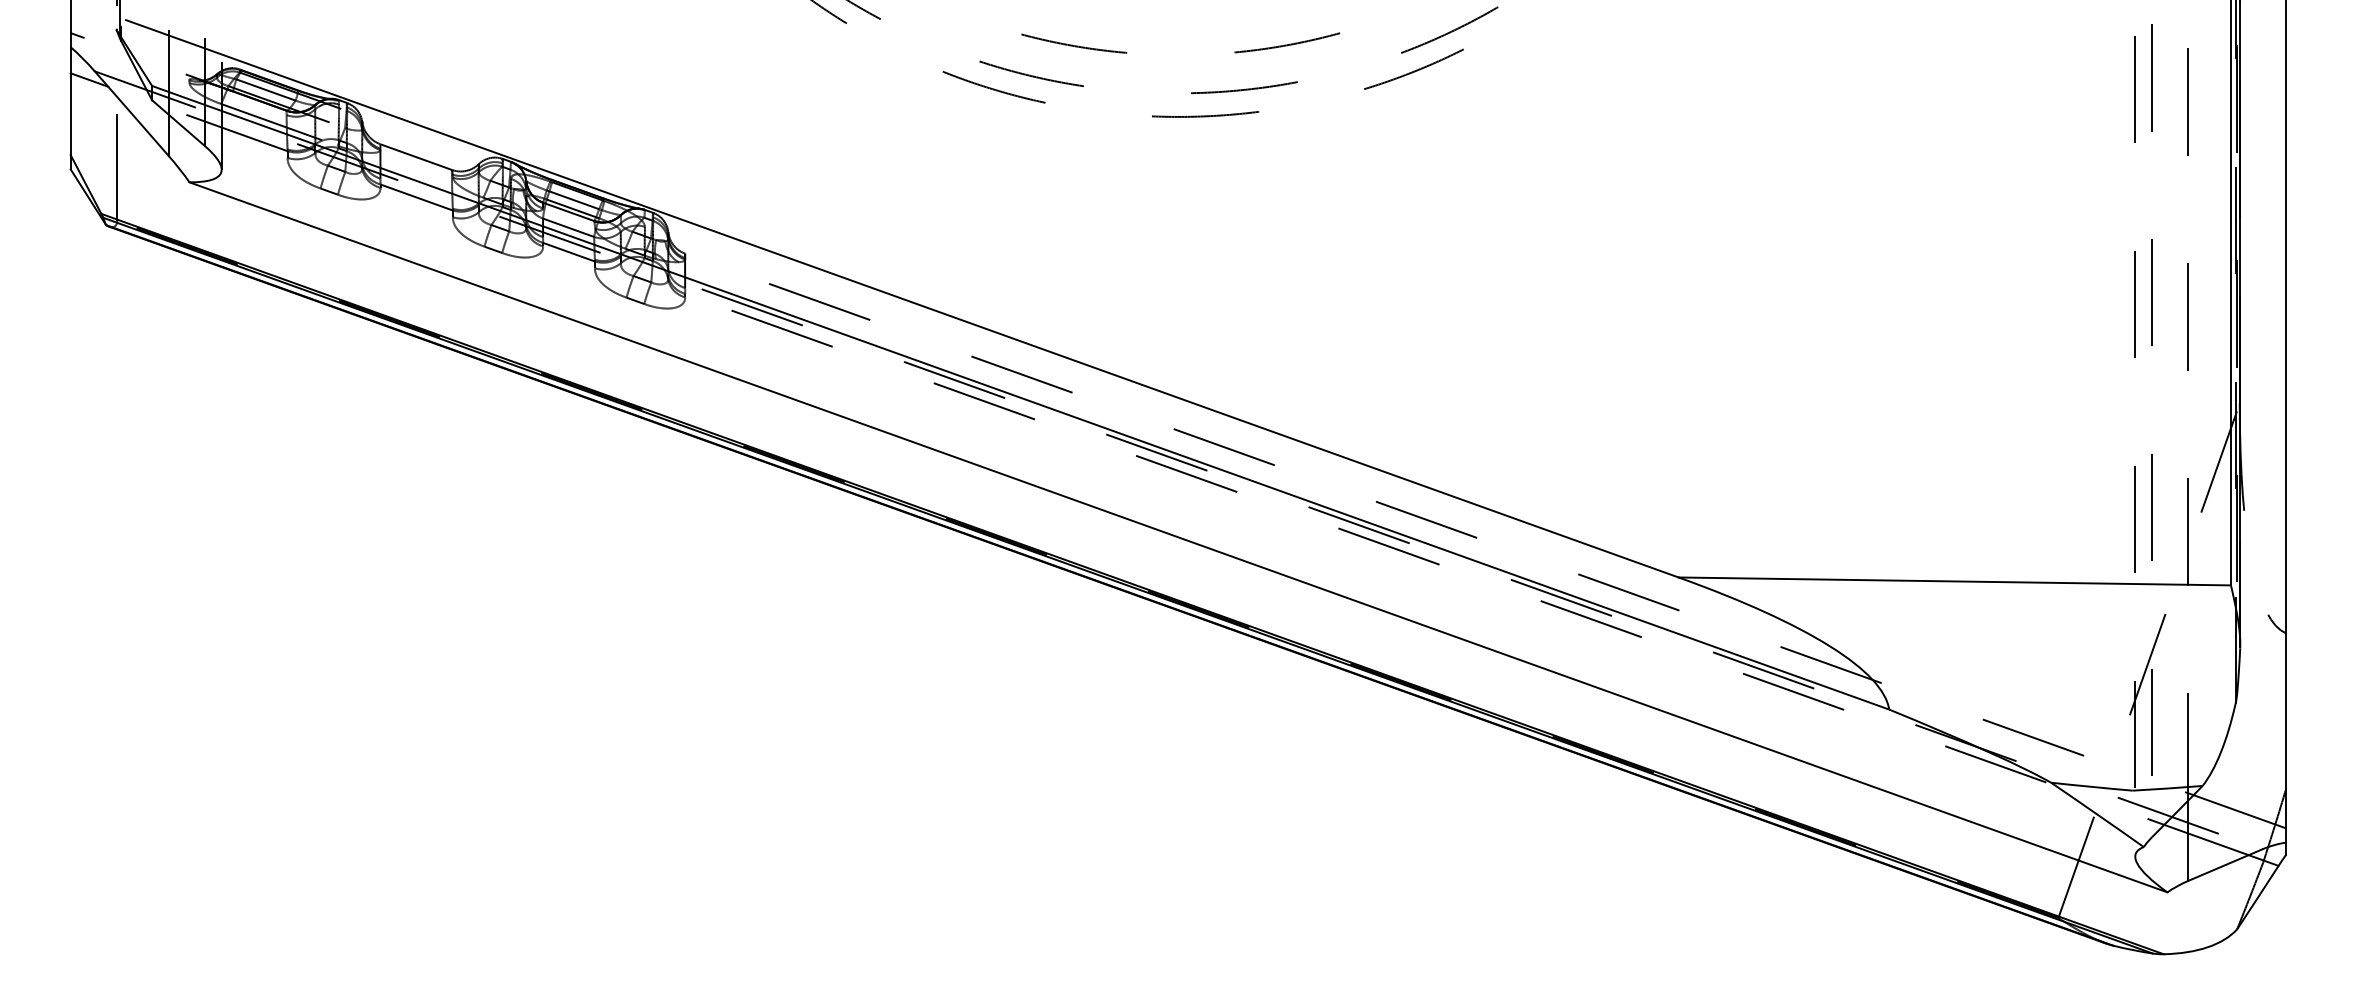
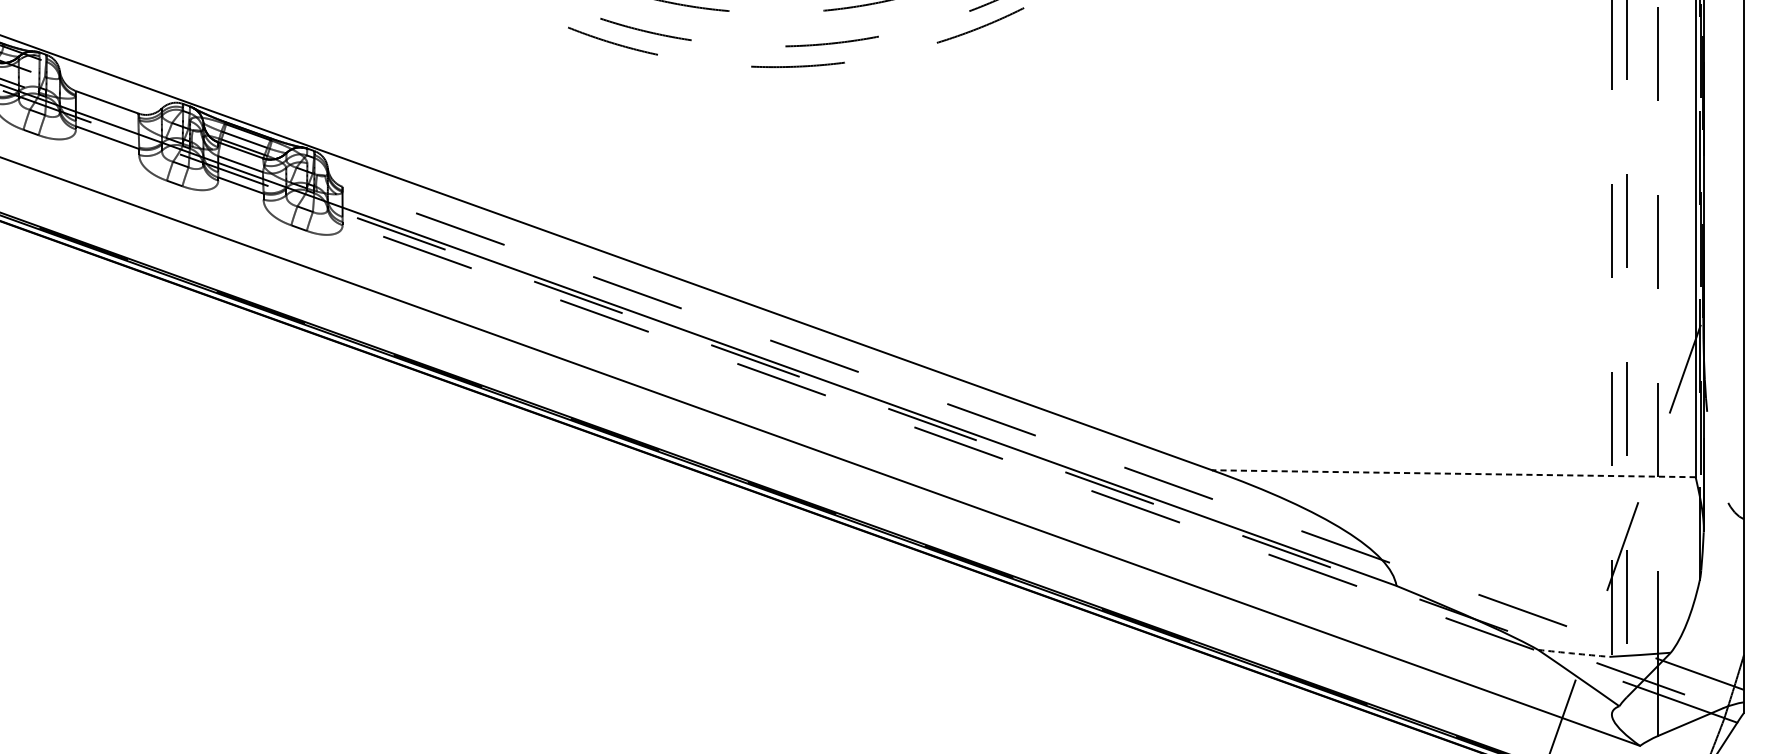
line: (1954, 581) -> (1453, 473), solid -> dashed
arc: (2091, 786) -> (1573, 653), solid -> dashed

